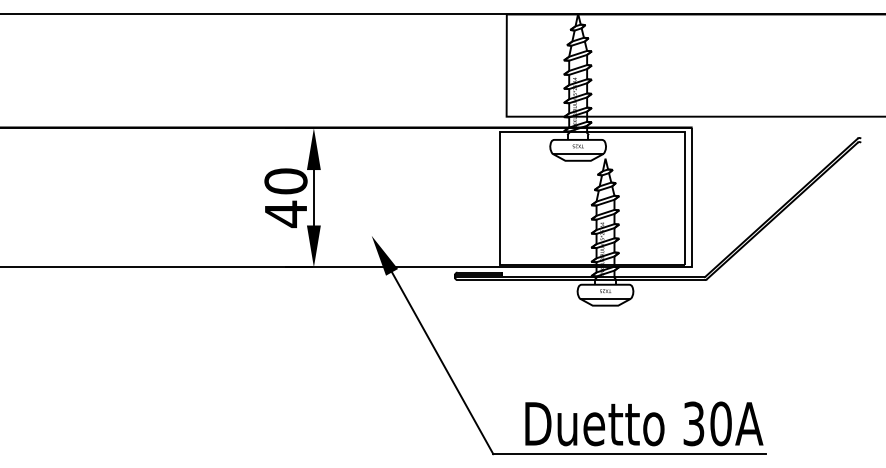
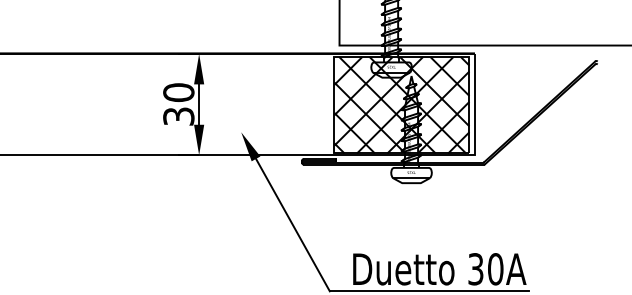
hatch: (592, 198) -> (402, 105), added
text: (285, 214) -> (178, 116), 40 -> 30

